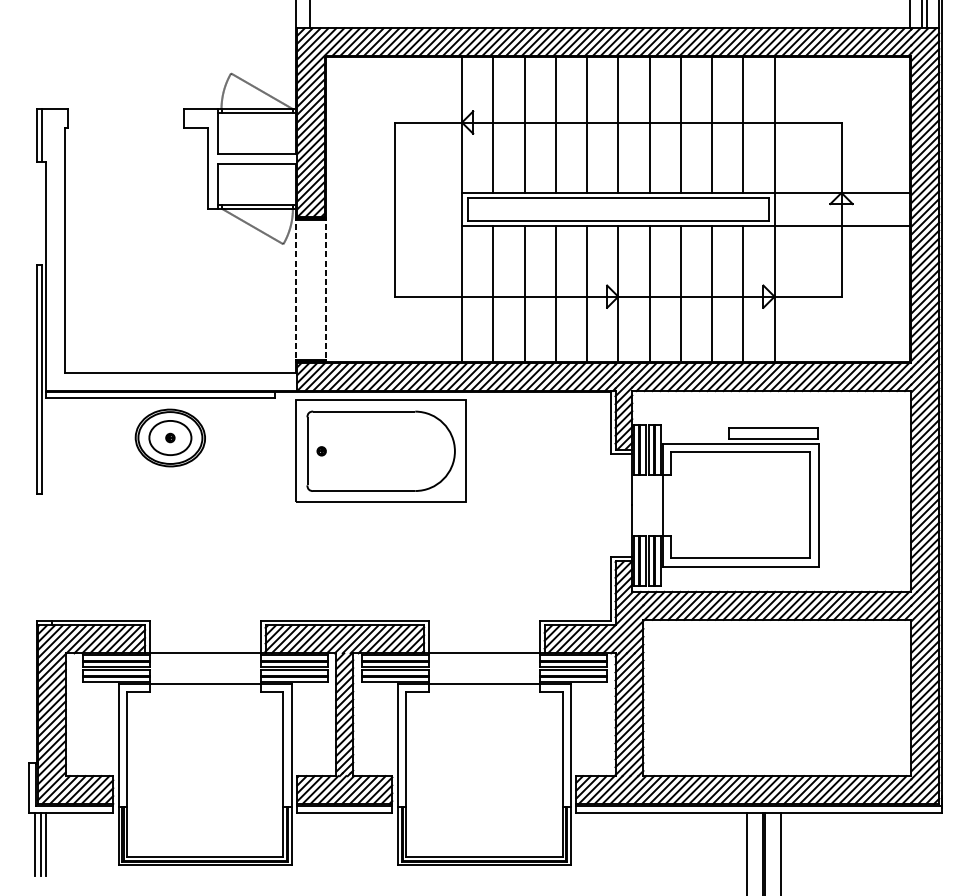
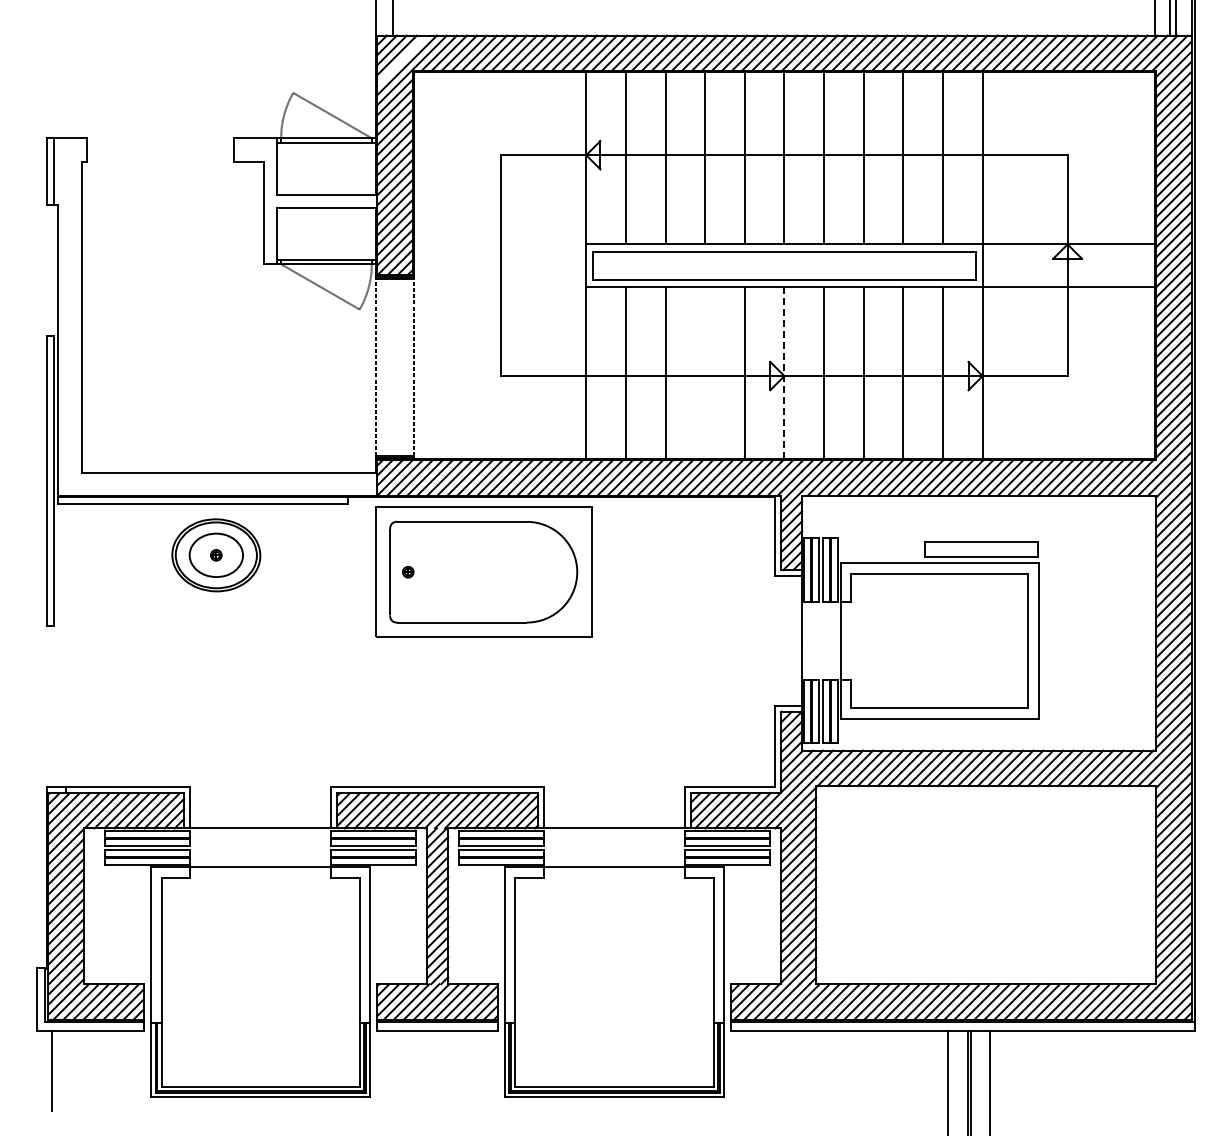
line: (316, 47) -> (401, 60), removed
line: (556, 293) -> (705, 372), removed
line: (618, 293) -> (784, 372), solid -> dashed
line: (34, 844) -> (44, 1070), removed
line: (45, 844) -> (58, 1070), removed

